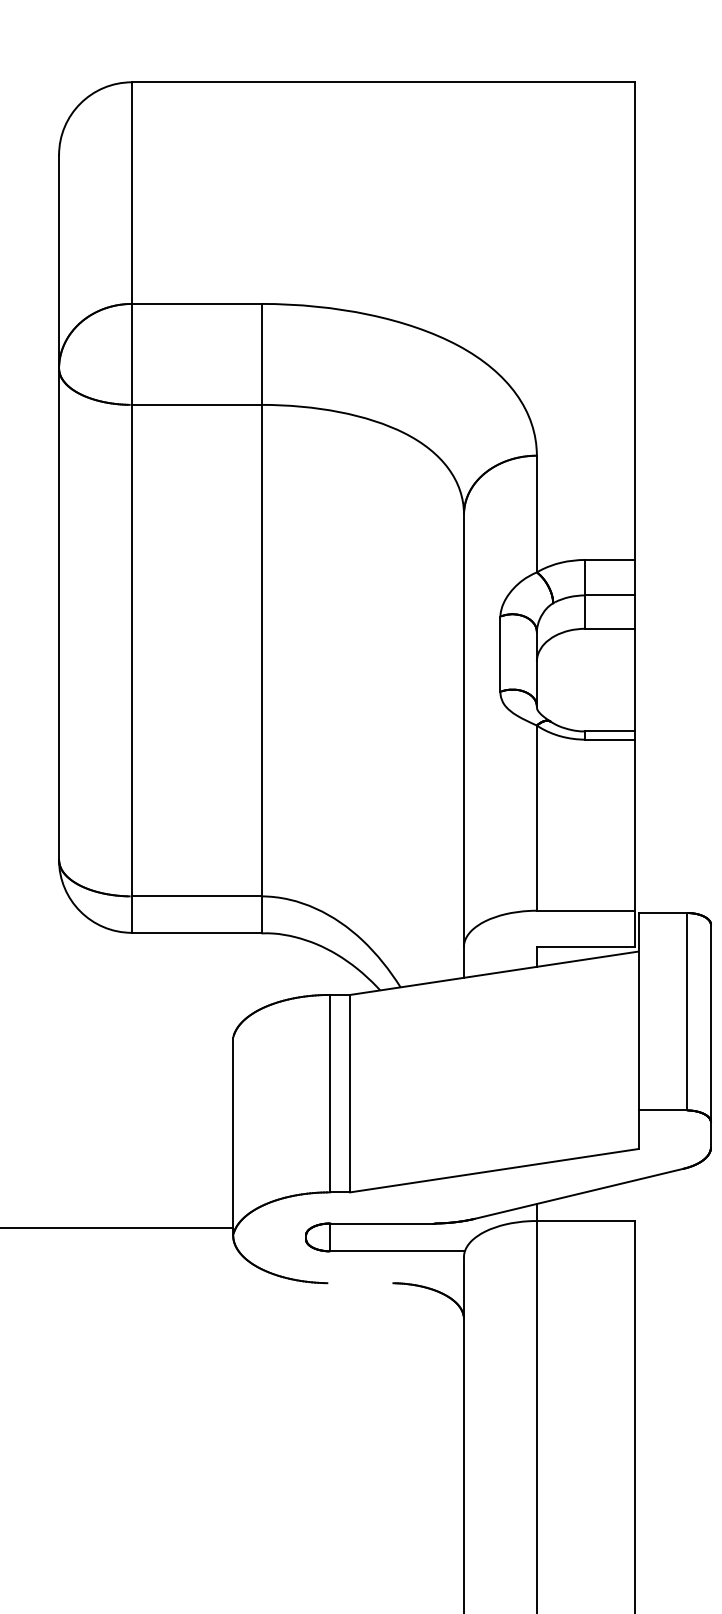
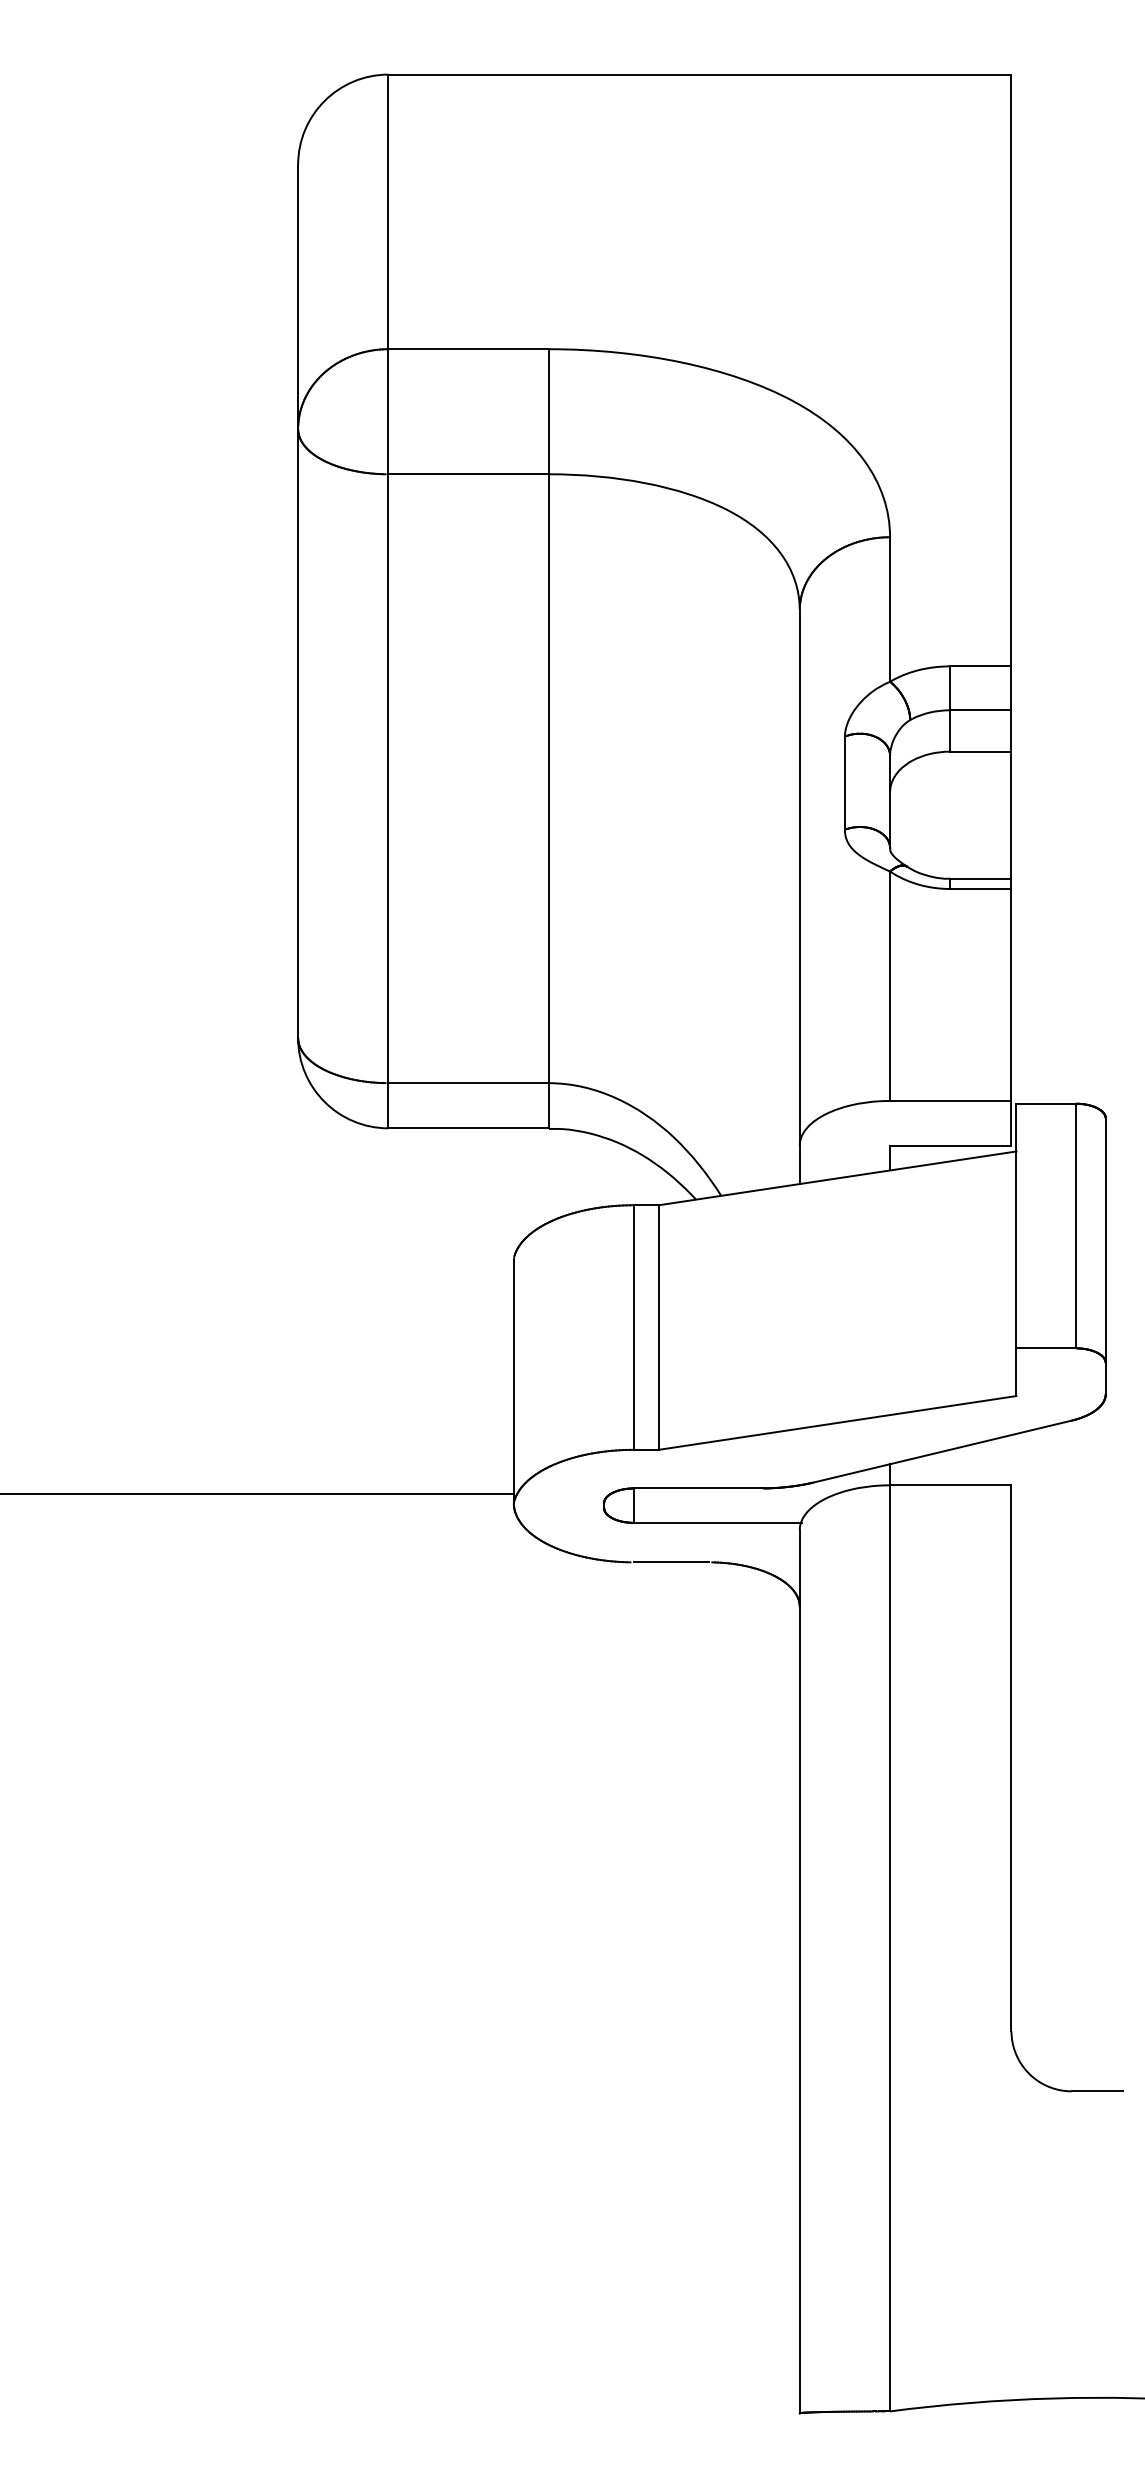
line: (360, 1283) -> (671, 1562), added

